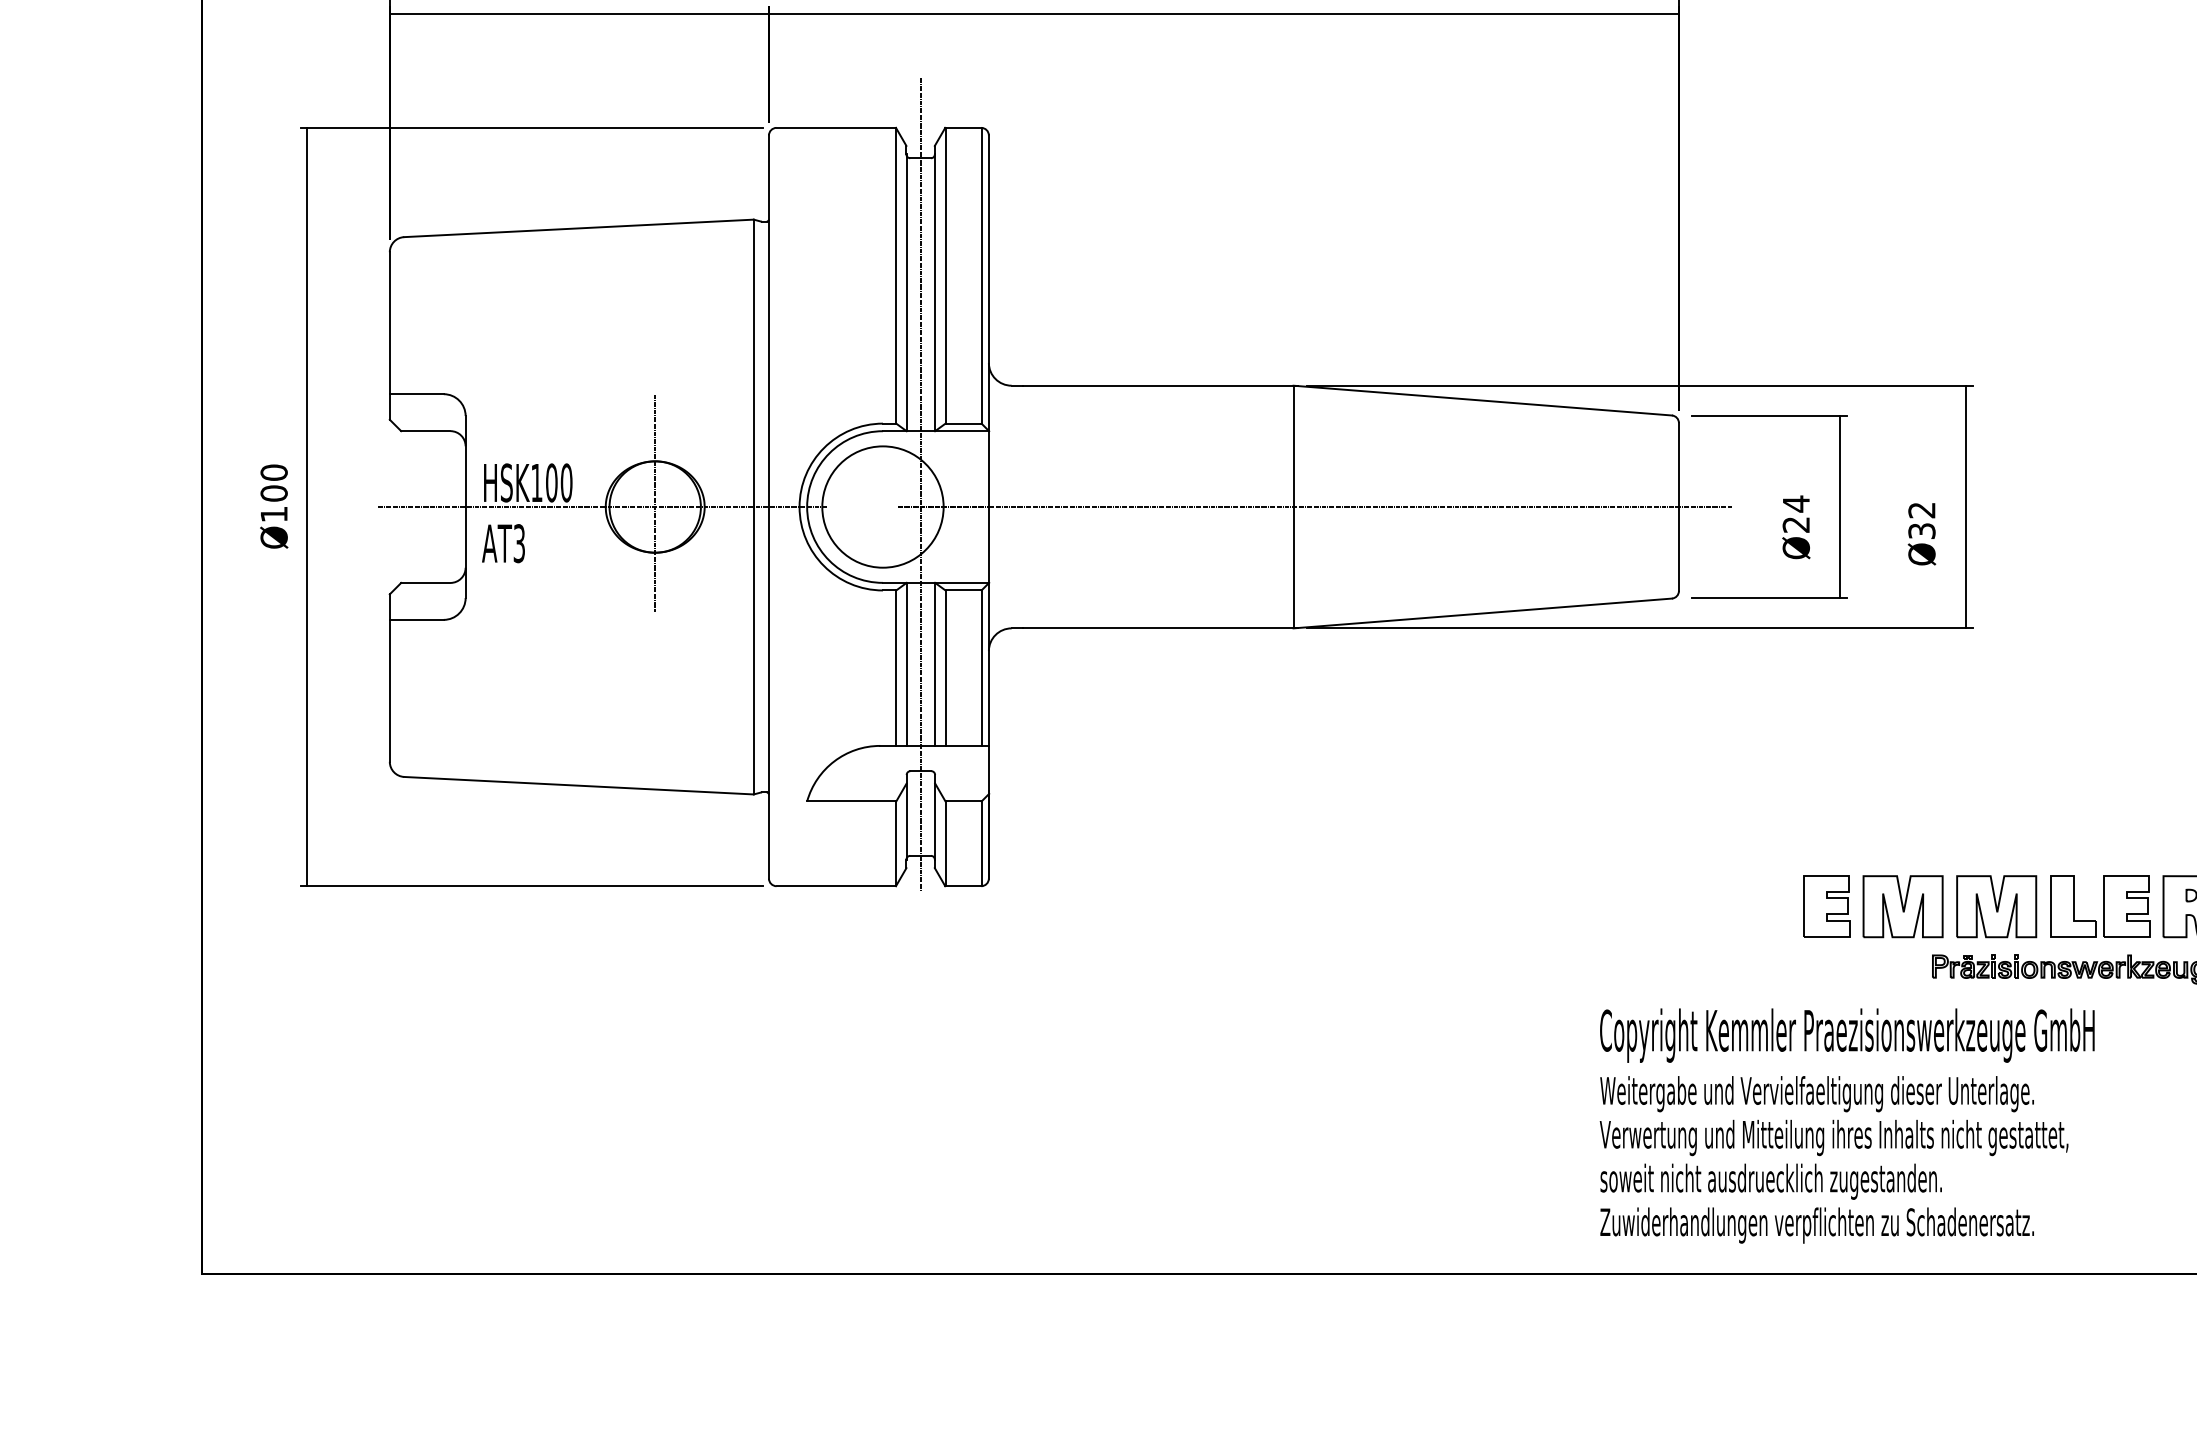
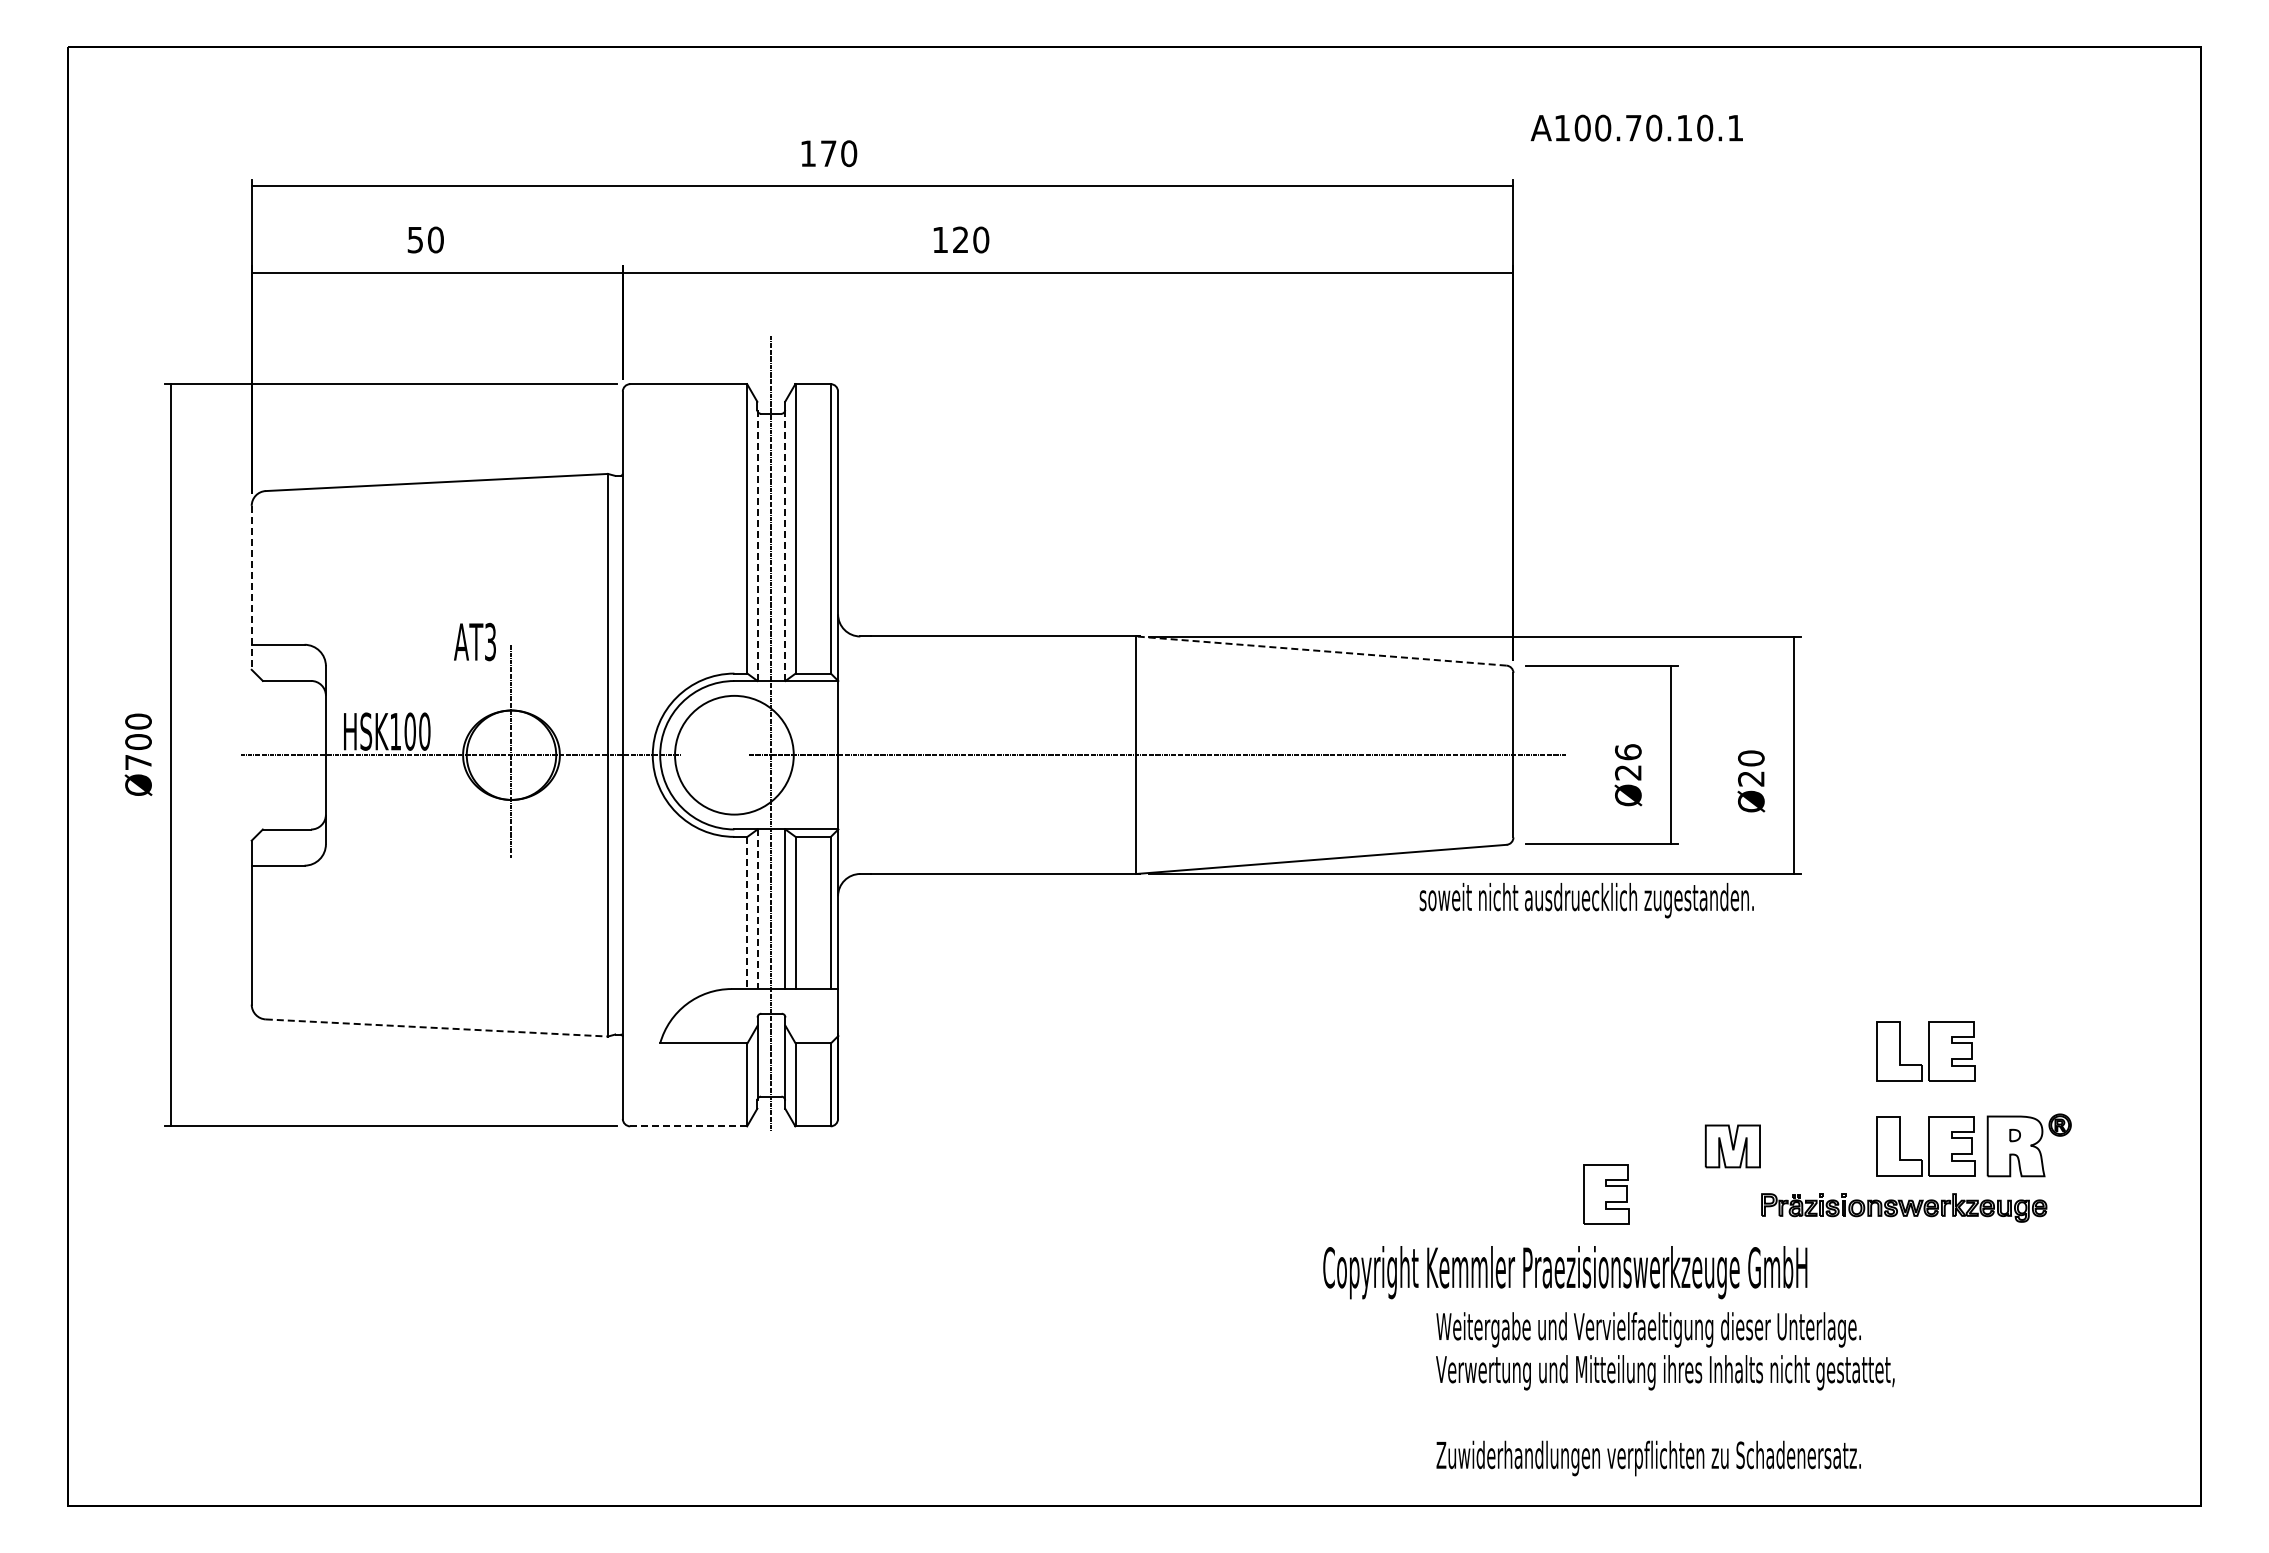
line: (906, 293) -> (757, 546), solid -> dashed
line: (935, 293) -> (785, 546), solid -> dashed
line: (389, 335) -> (251, 587), solid -> dashed
line: (1482, 401) -> (1321, 651), solid -> dashed
text: (1796, 503) -> (1628, 751), Ø24 -> Ø26
text: (274, 514) -> (138, 762), Ø100 -> Ø700
text: (1922, 520) -> (1751, 768), Ø32 -> Ø20
text: (503, 544) -> (474, 642), moved
line: (906, 664) -> (757, 909), solid -> dashed
line: (896, 668) -> (747, 913), solid -> dashed
line: (579, 786) -> (437, 1028), solid -> dashed
part: (2099, 809) -> (1925, 1051), added
line: (837, 886) -> (689, 1126), solid -> dashed
part: (1827, 906) -> (1606, 1194), moved
part: (1902, 906) -> (1732, 1146), size x0.7
part: (1996, 906) -> (1824, 1146), removed
text: (1847, 1035) -> (1565, 1272), moved
text: (1770, 1181) -> (1586, 900), moved

